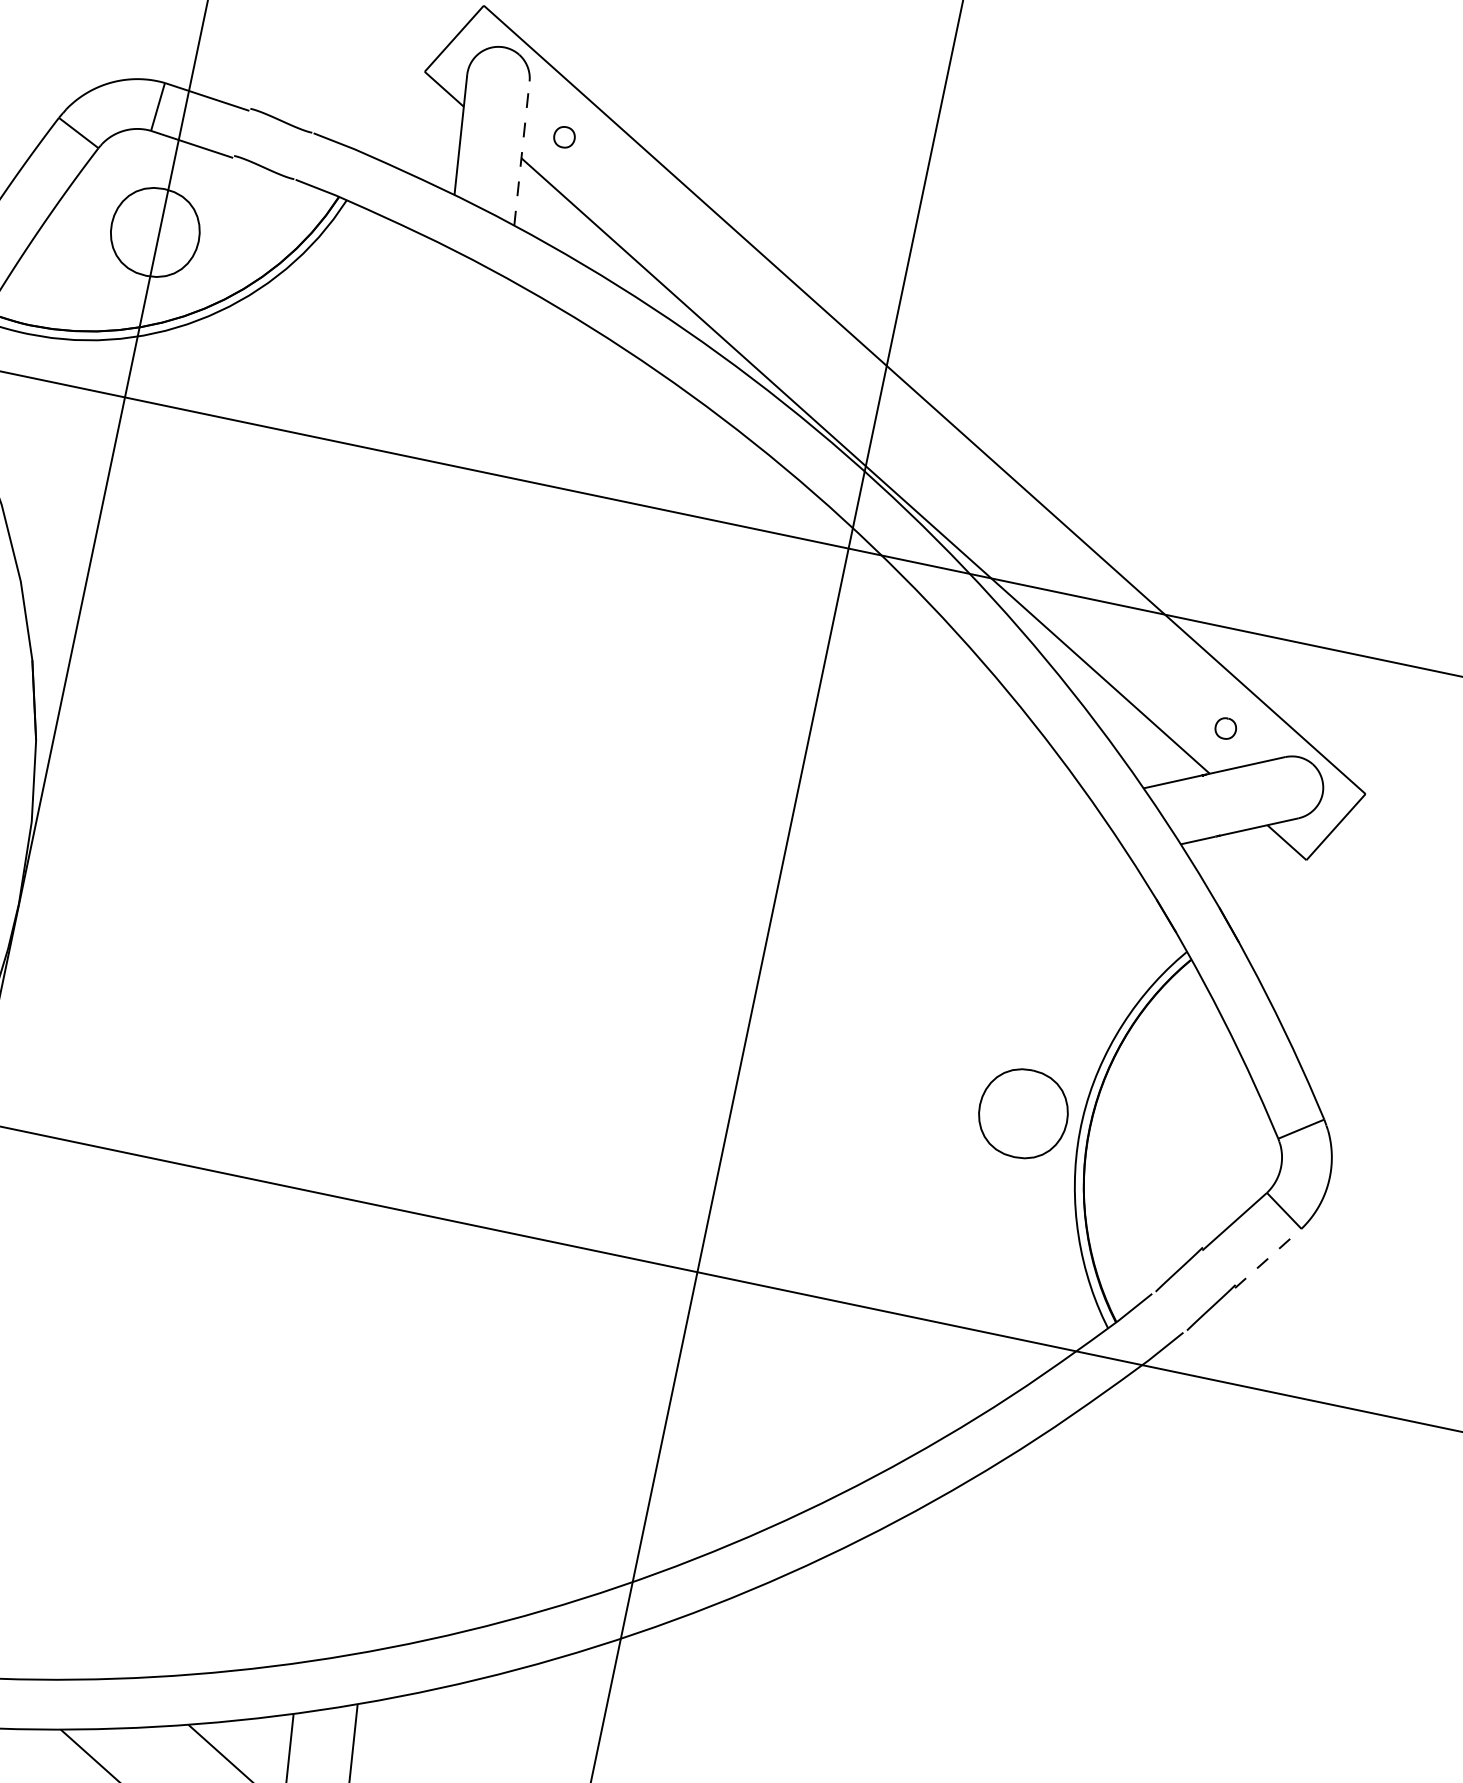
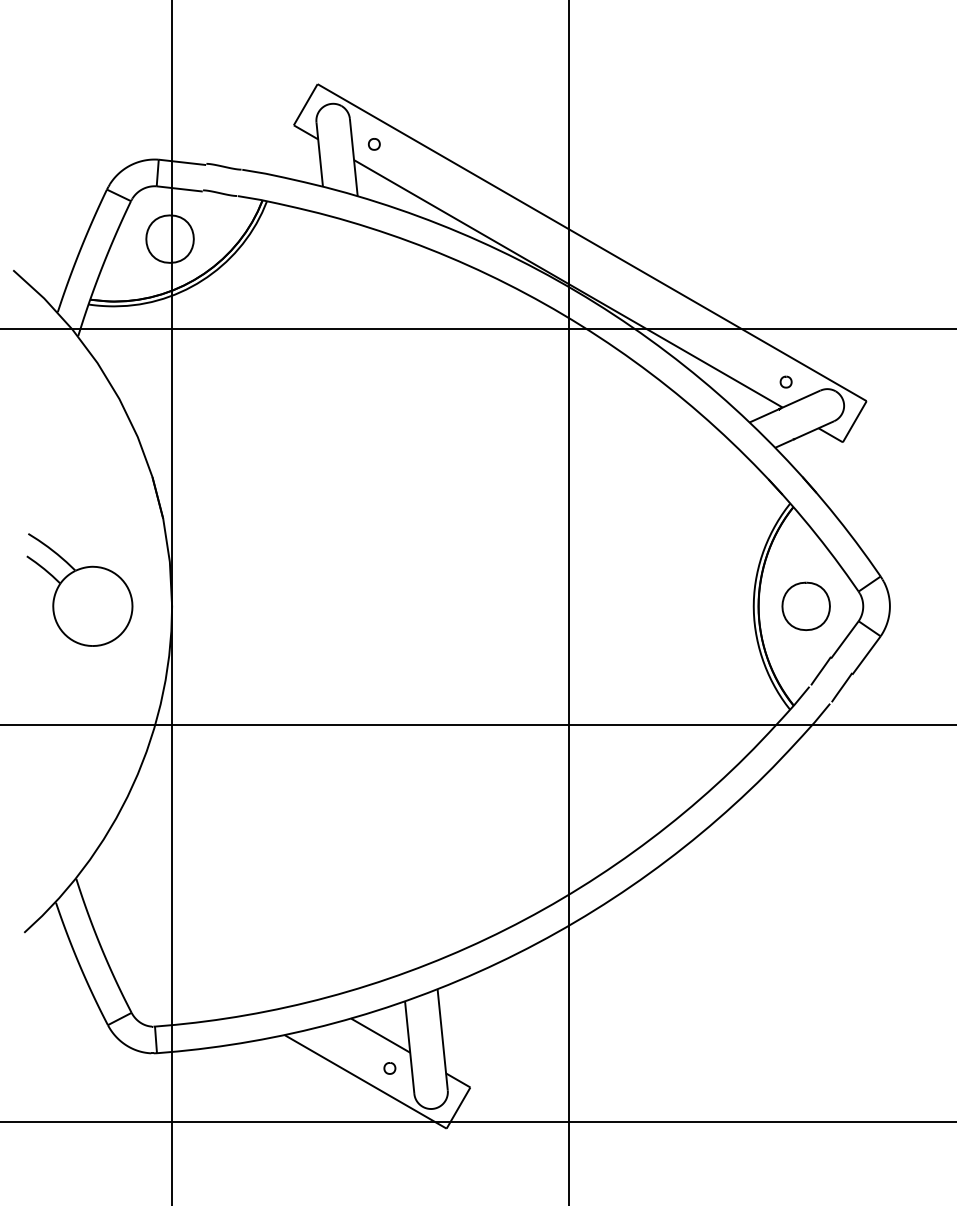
line: (521, 153) -> (353, 157), dashed -> solid
part: (1022, 1111) -> (805, 605), moved
line: (1268, 1258) -> (866, 655), dashed -> solid

